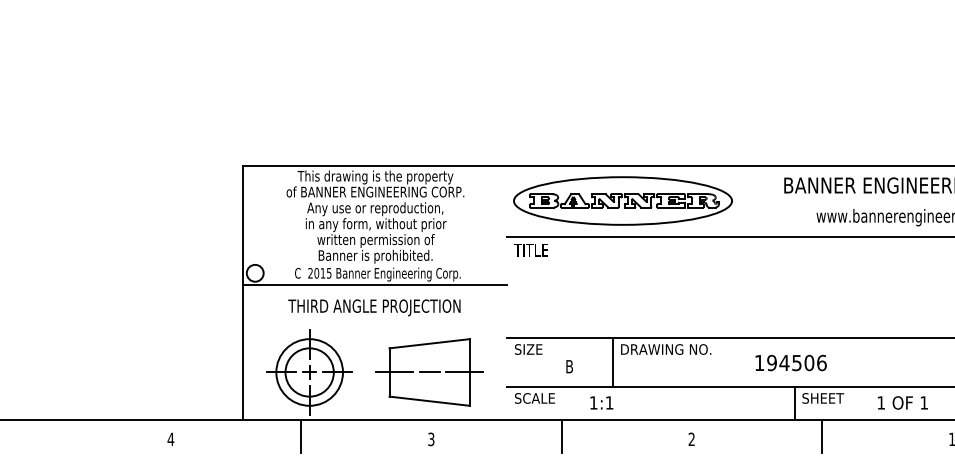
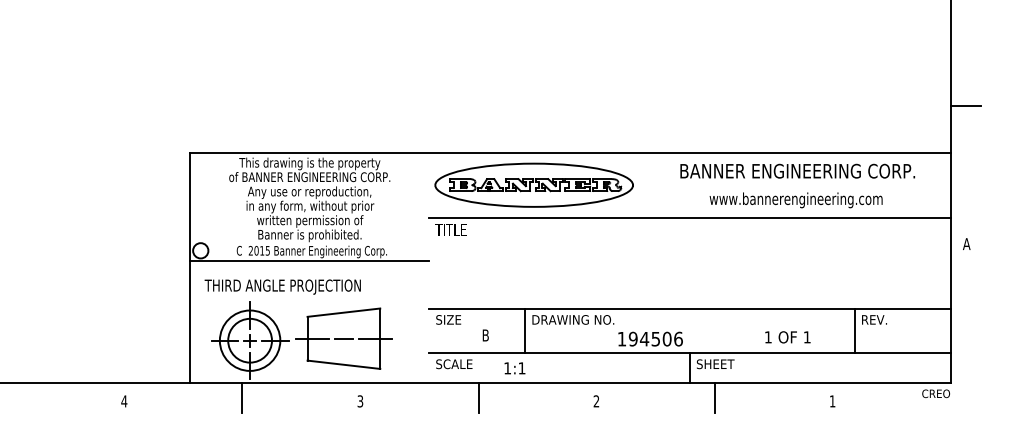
text: (374, 307) -> (282, 286), moved
text: (791, 362) -> (650, 338), moved
part: (429, 372) -> (343, 338), moved
text: (902, 403) -> (787, 337), moved

